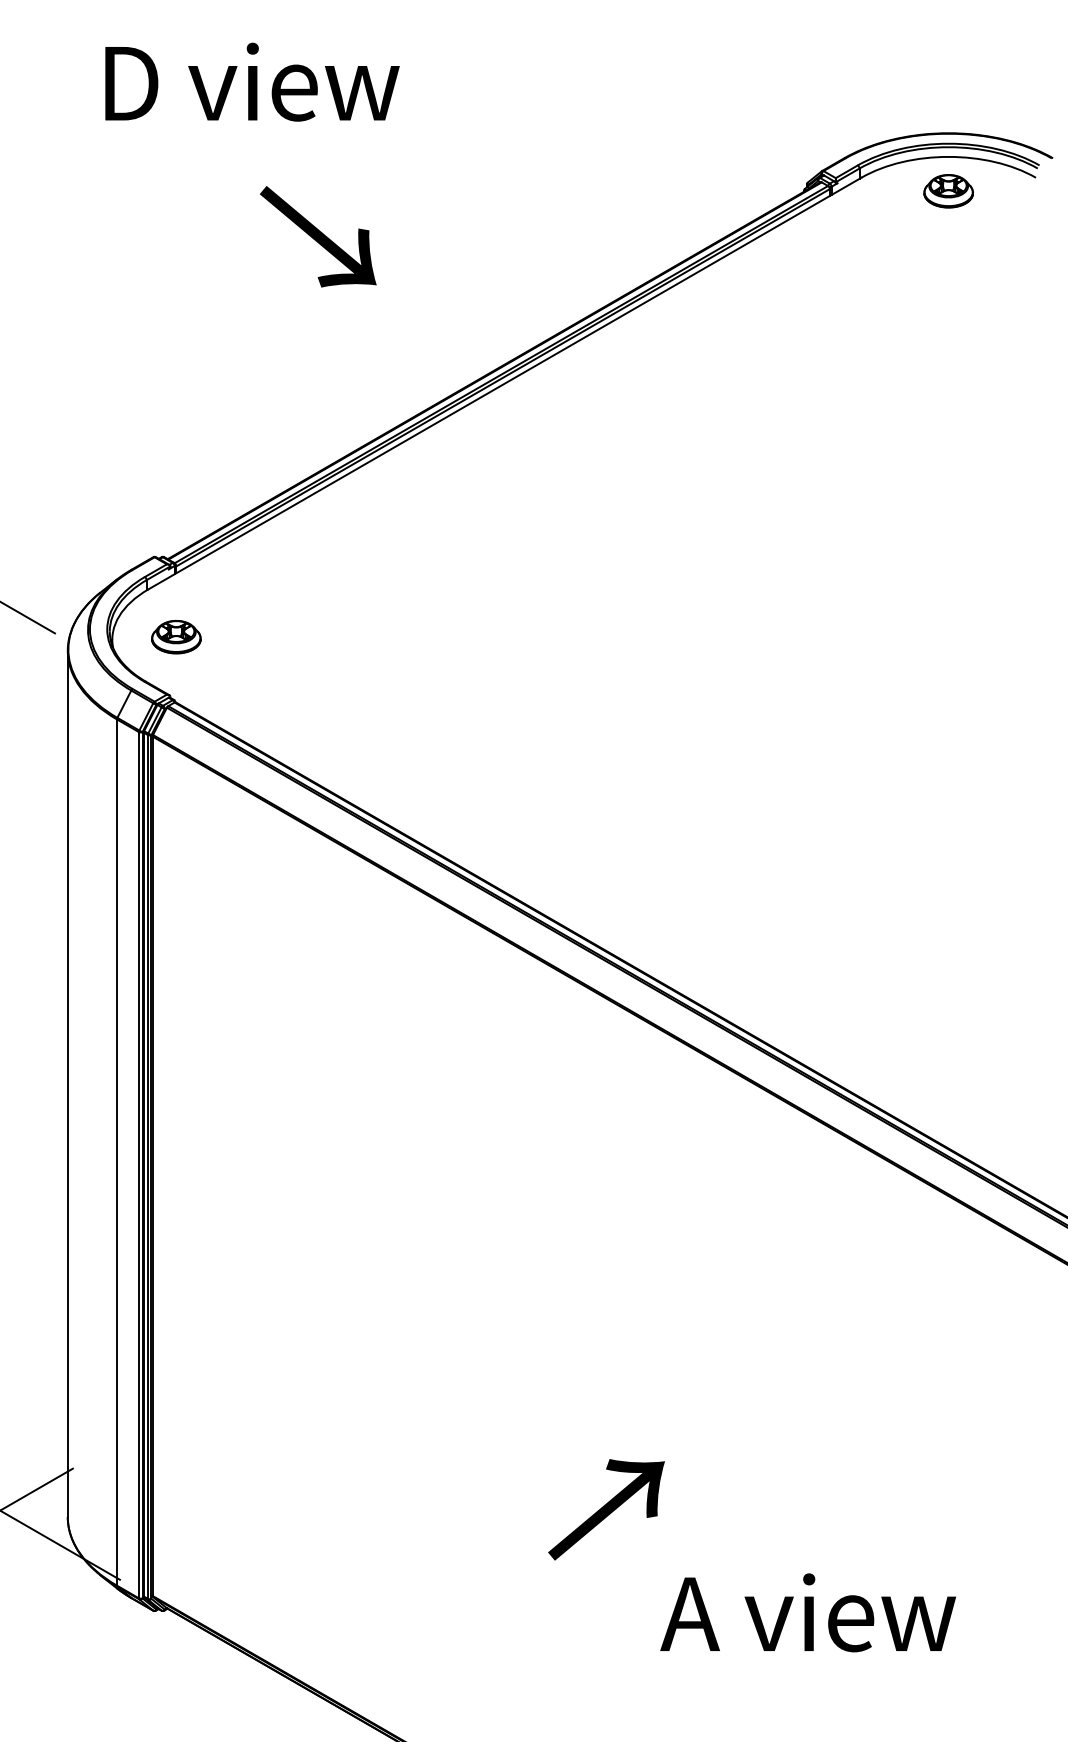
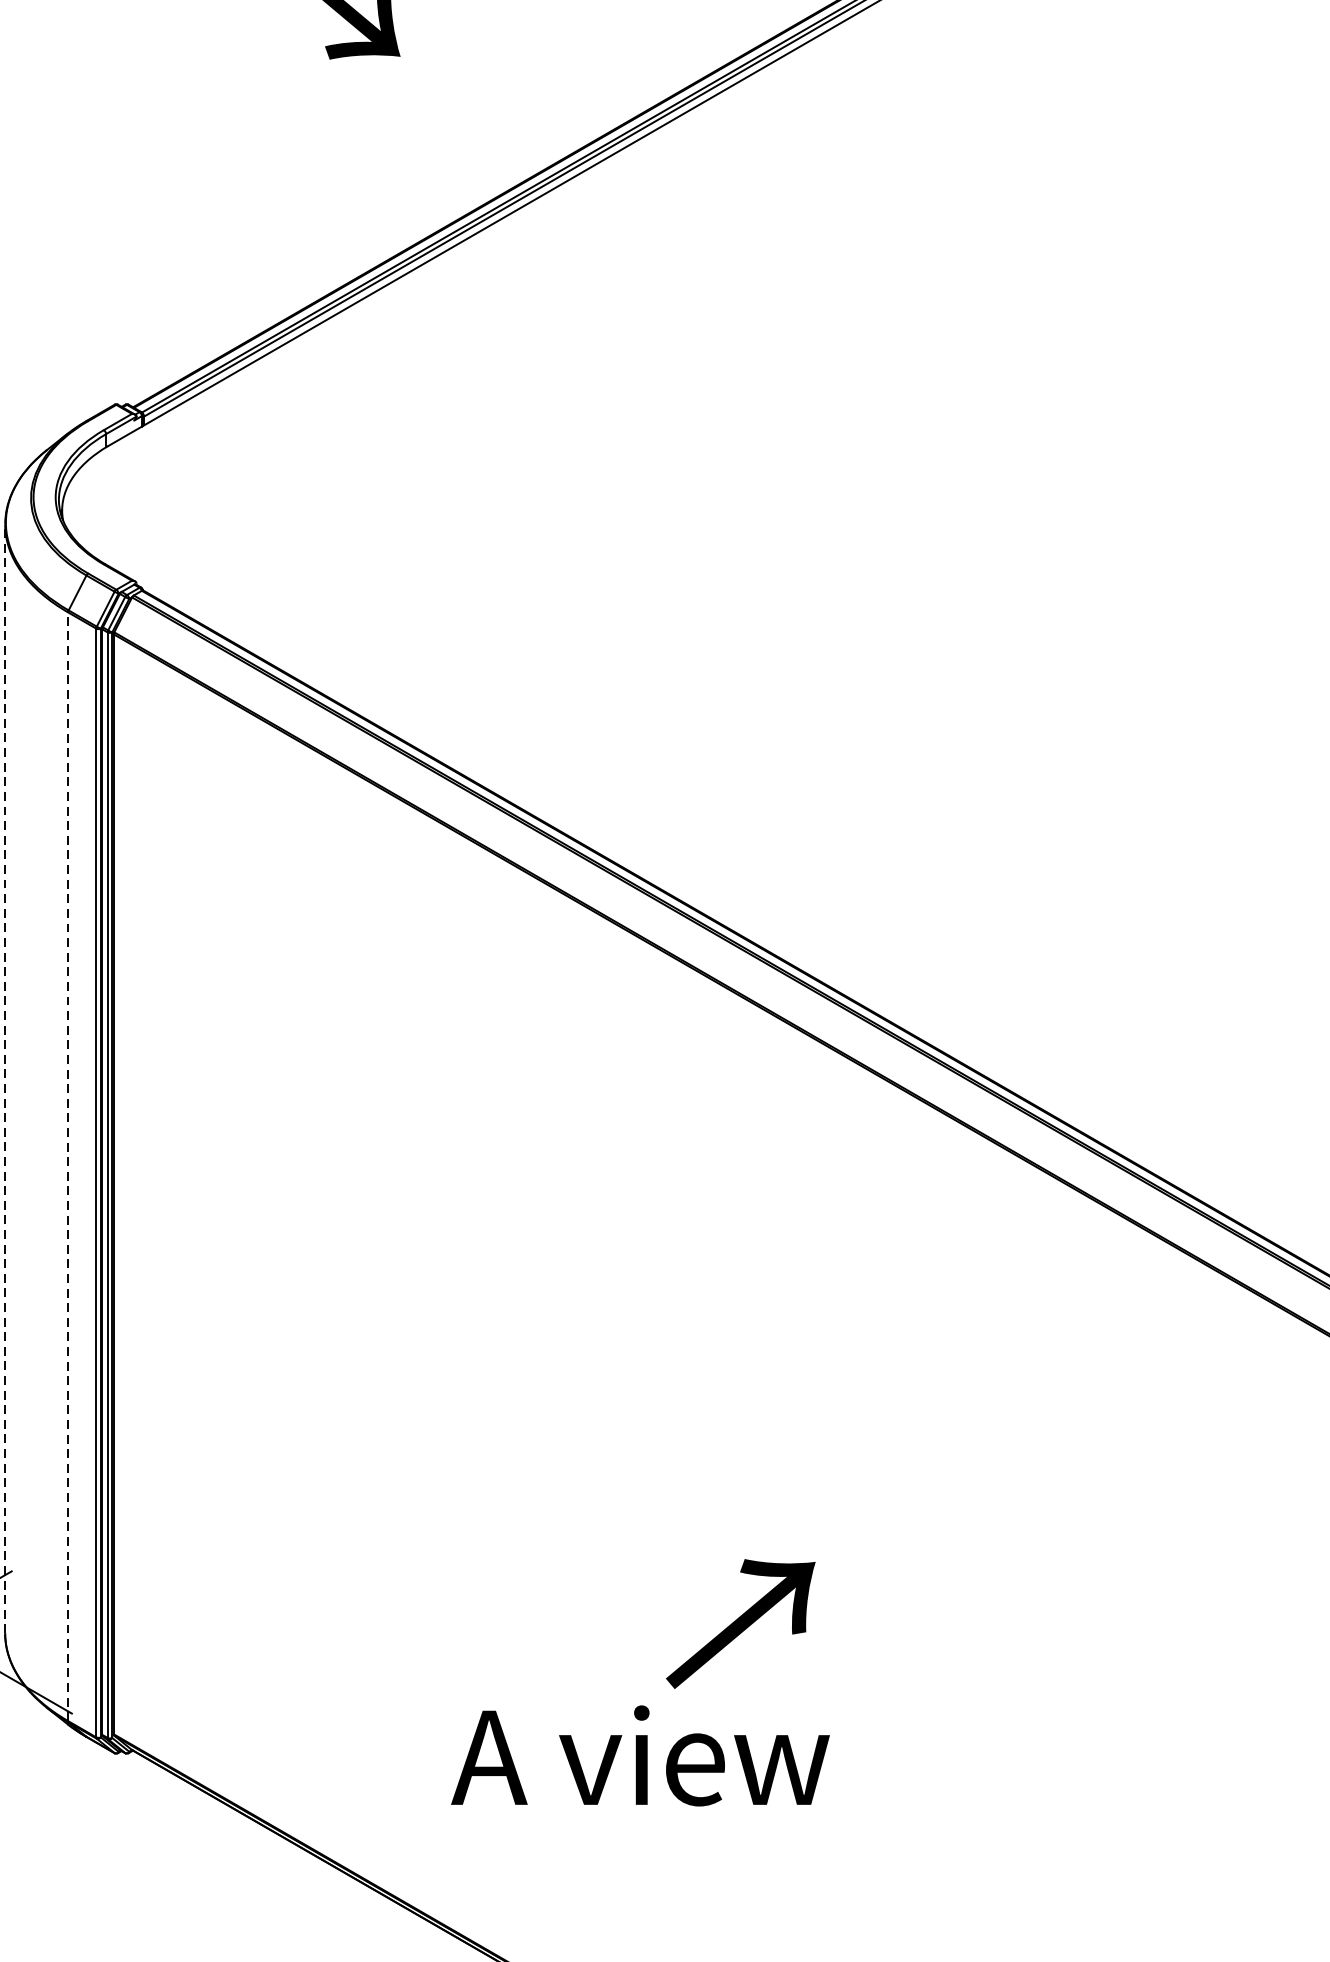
part: (176, 636) -> (144, 506), removed
line: (67, 1083) -> (4, 1078), solid -> dashed
line: (117, 1152) -> (68, 1166), solid -> dashed
text: (606, 1509) -> (740, 1623), moved
text: (807, 1612) -> (639, 1755), moved

